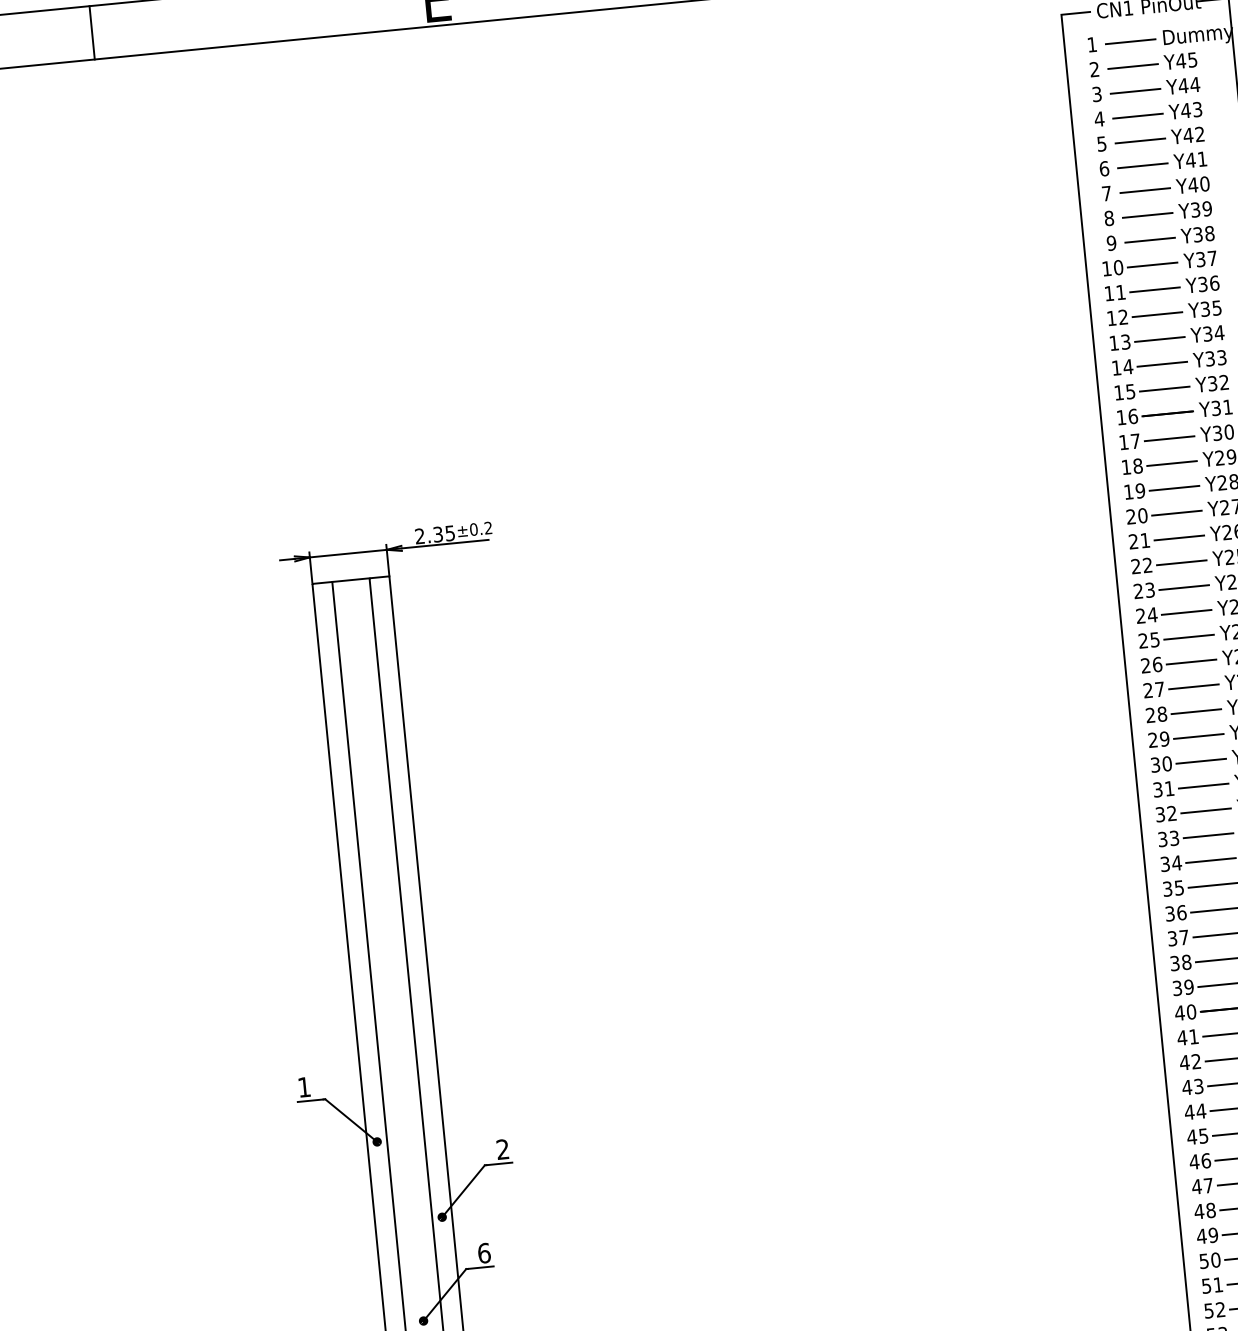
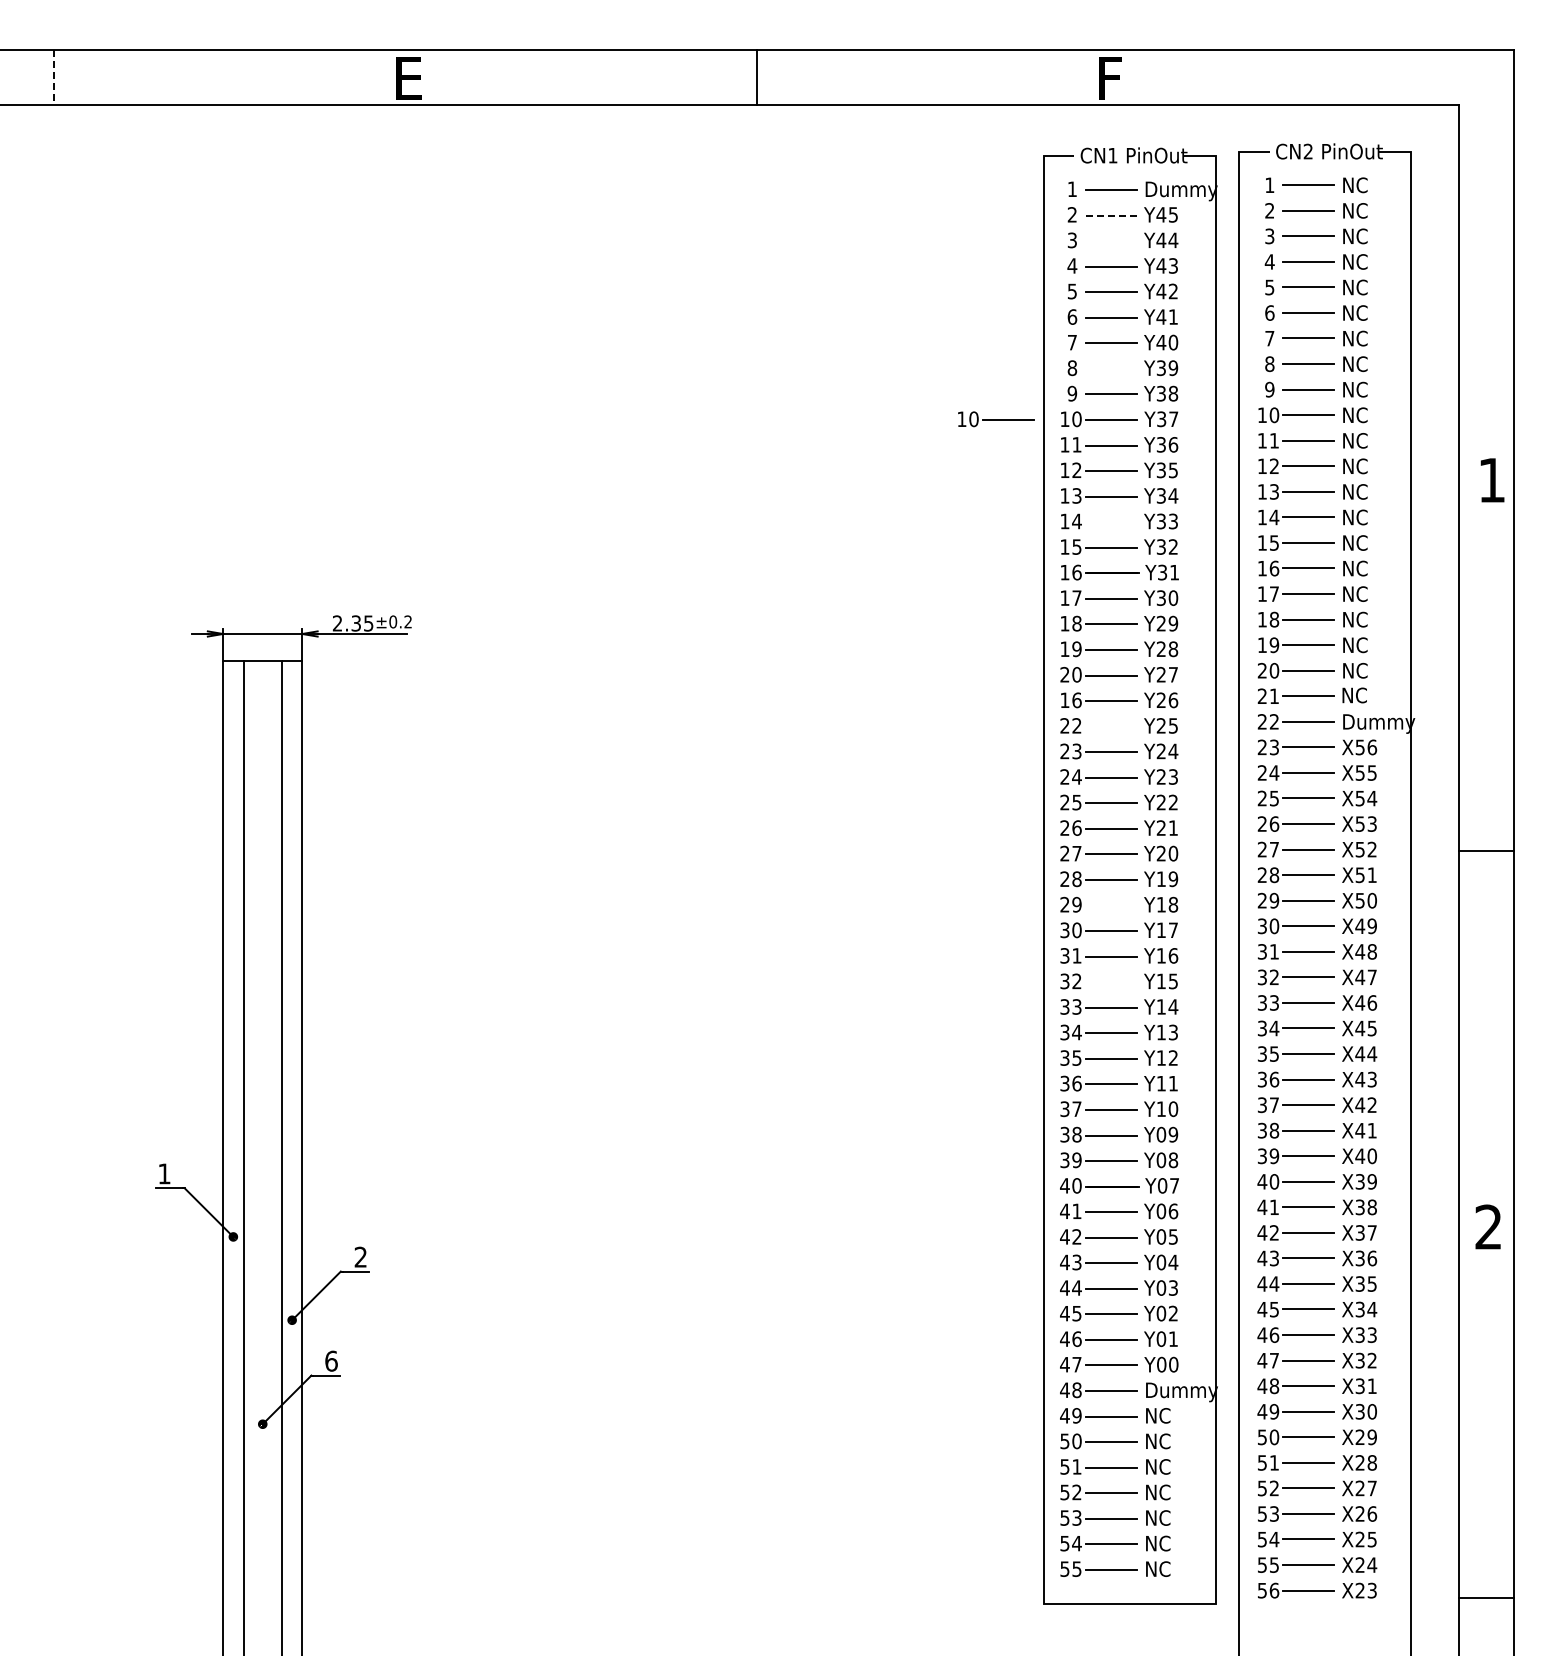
line: (92, 33) -> (53, 77), solid -> dashed
line: (1133, 66) -> (1112, 215), solid -> dashed
line: (1135, 91) -> (1111, 241), removed
line: (1147, 215) -> (1111, 368), removed
part: (1040, 275) -> (996, 419), added
line: (1161, 364) -> (1111, 522), removed
text: (1139, 541) -> (1070, 700), 21 -> 16
line: (1181, 562) -> (1111, 726), removed
line: (1198, 736) -> (1111, 905), removed
line: (1205, 811) -> (1111, 982), removed

